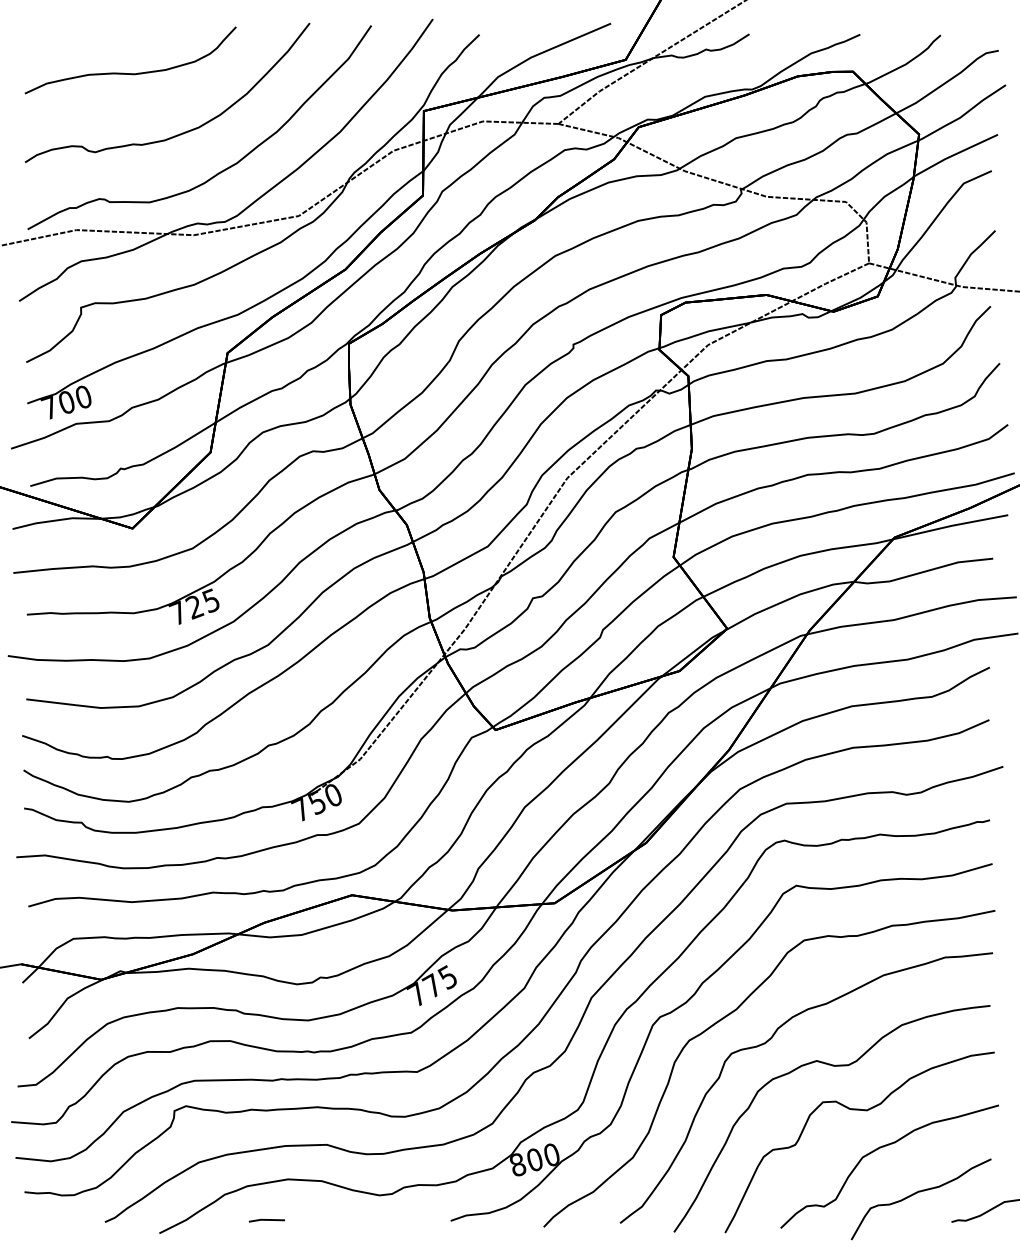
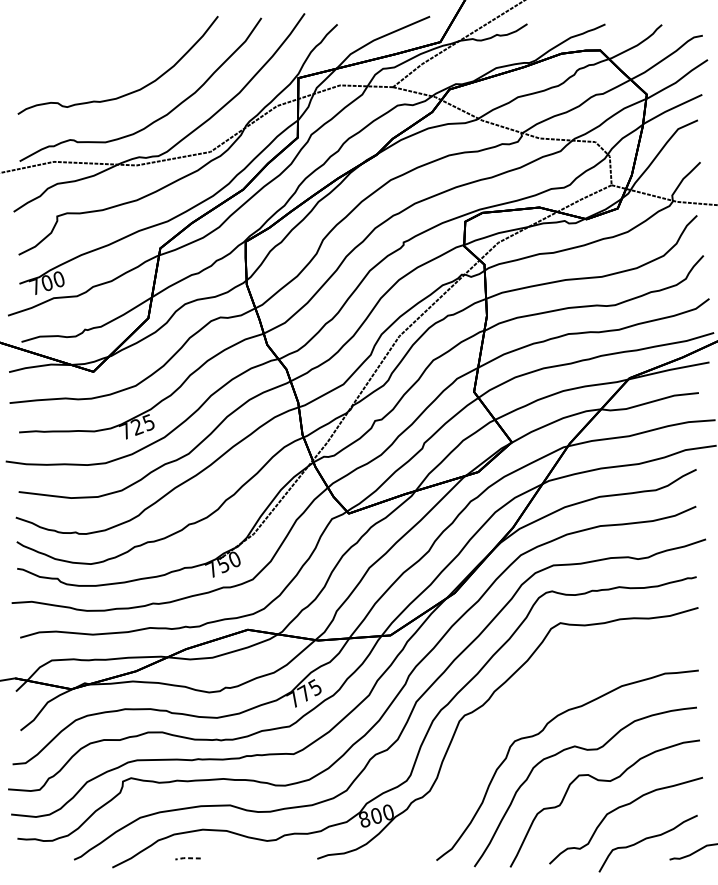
curve: (130, 73) -> (92, 51), removed
curve: (732, 1013) -> (515, 712), removed
line: (265, 1219) -> (186, 857), solid -> dashed

